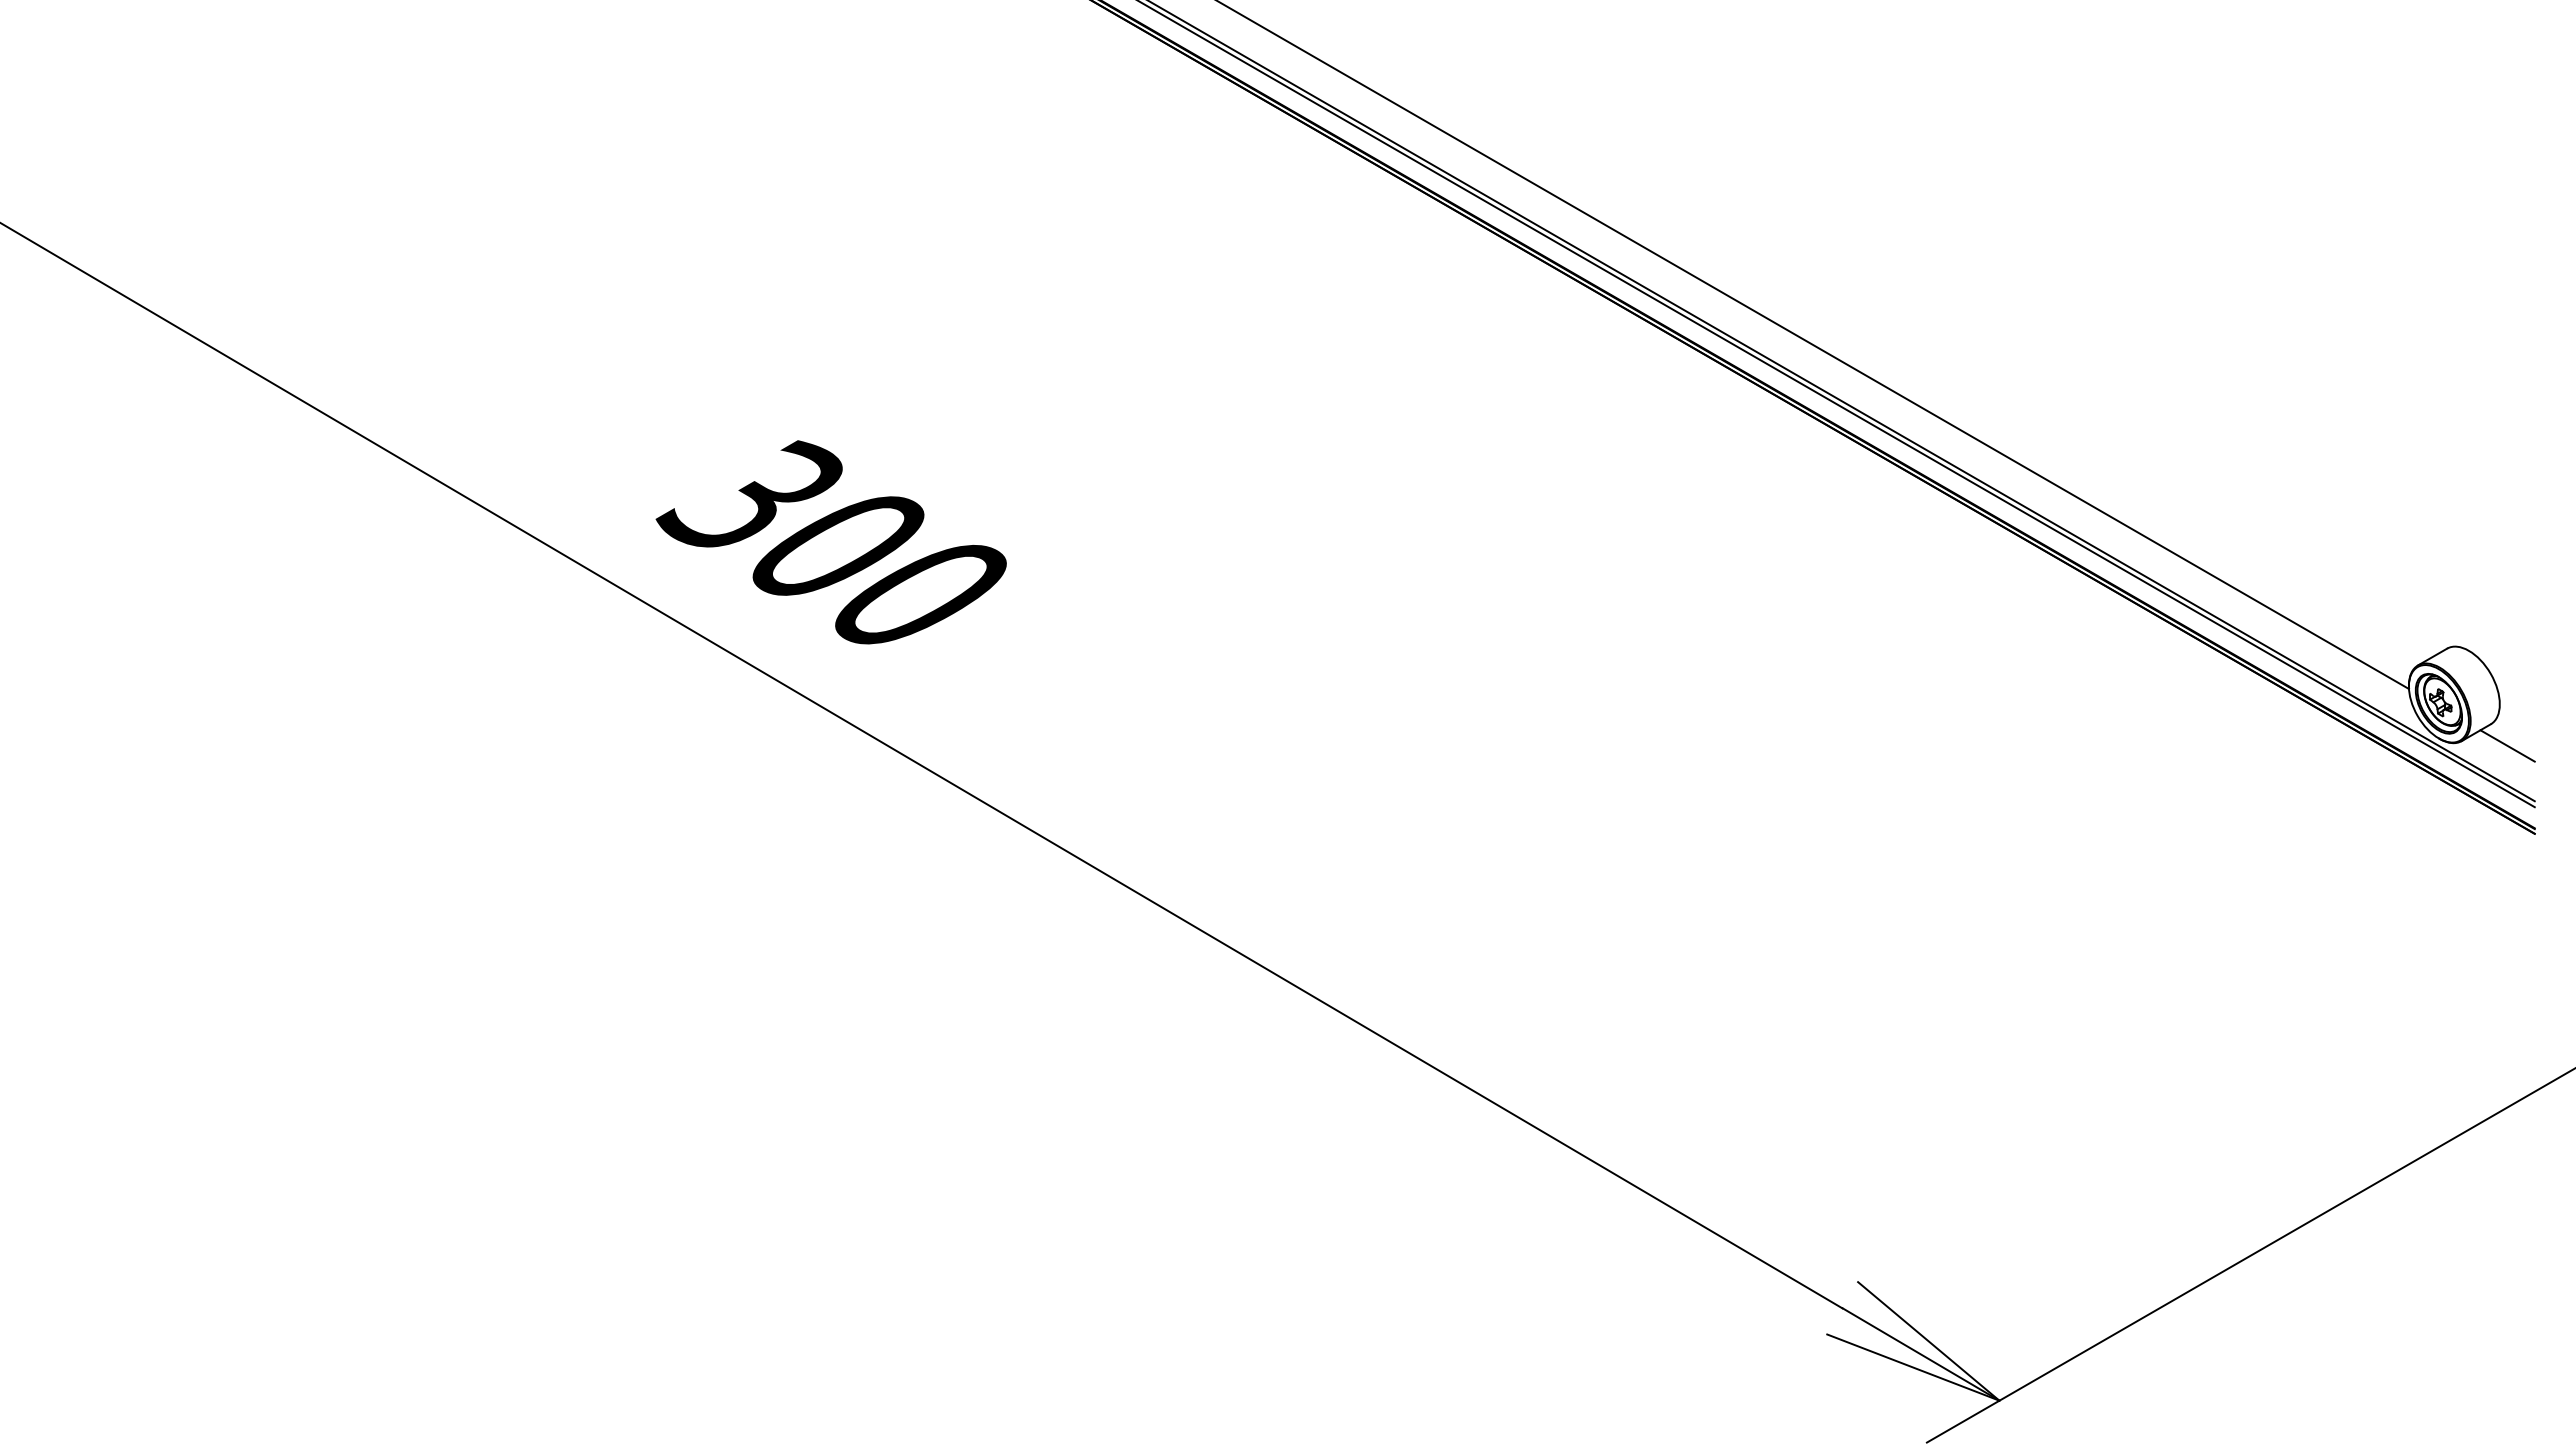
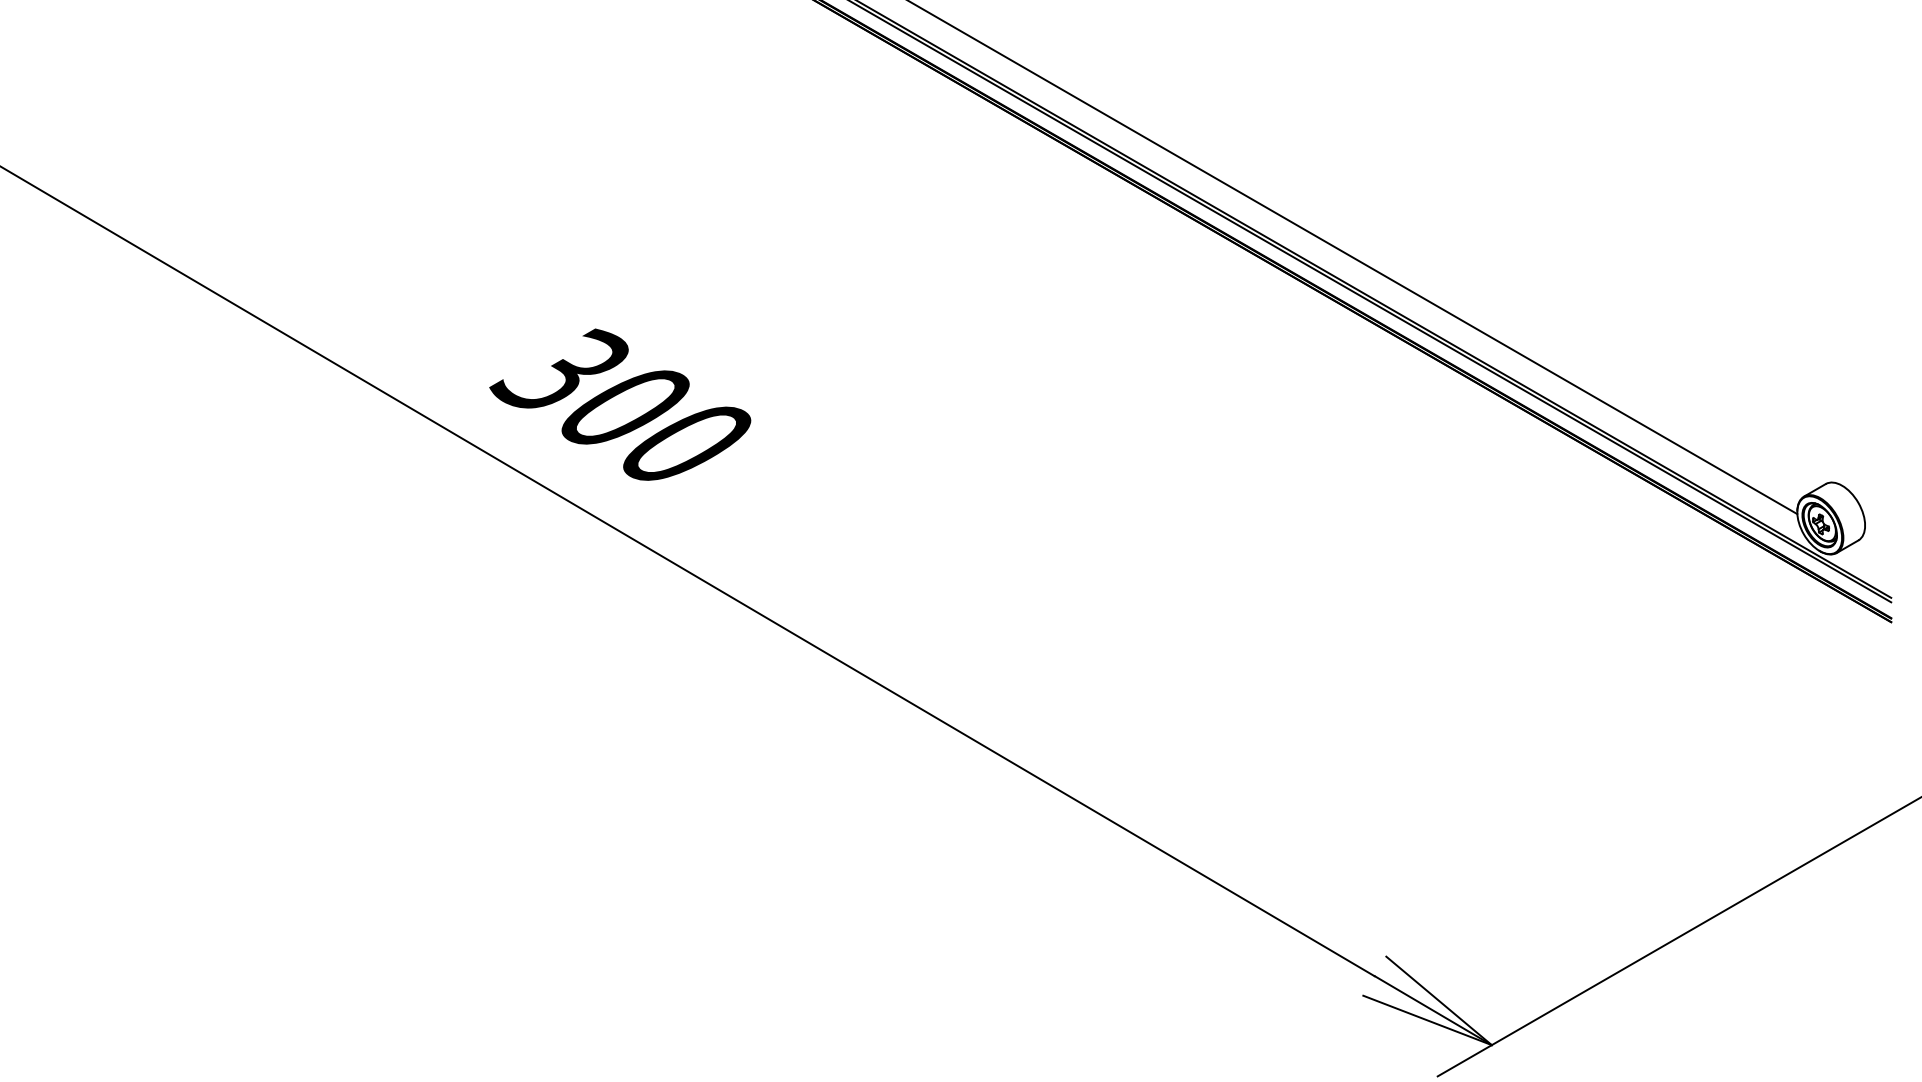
line: (2507, 745) -> (1870, 556), removed

